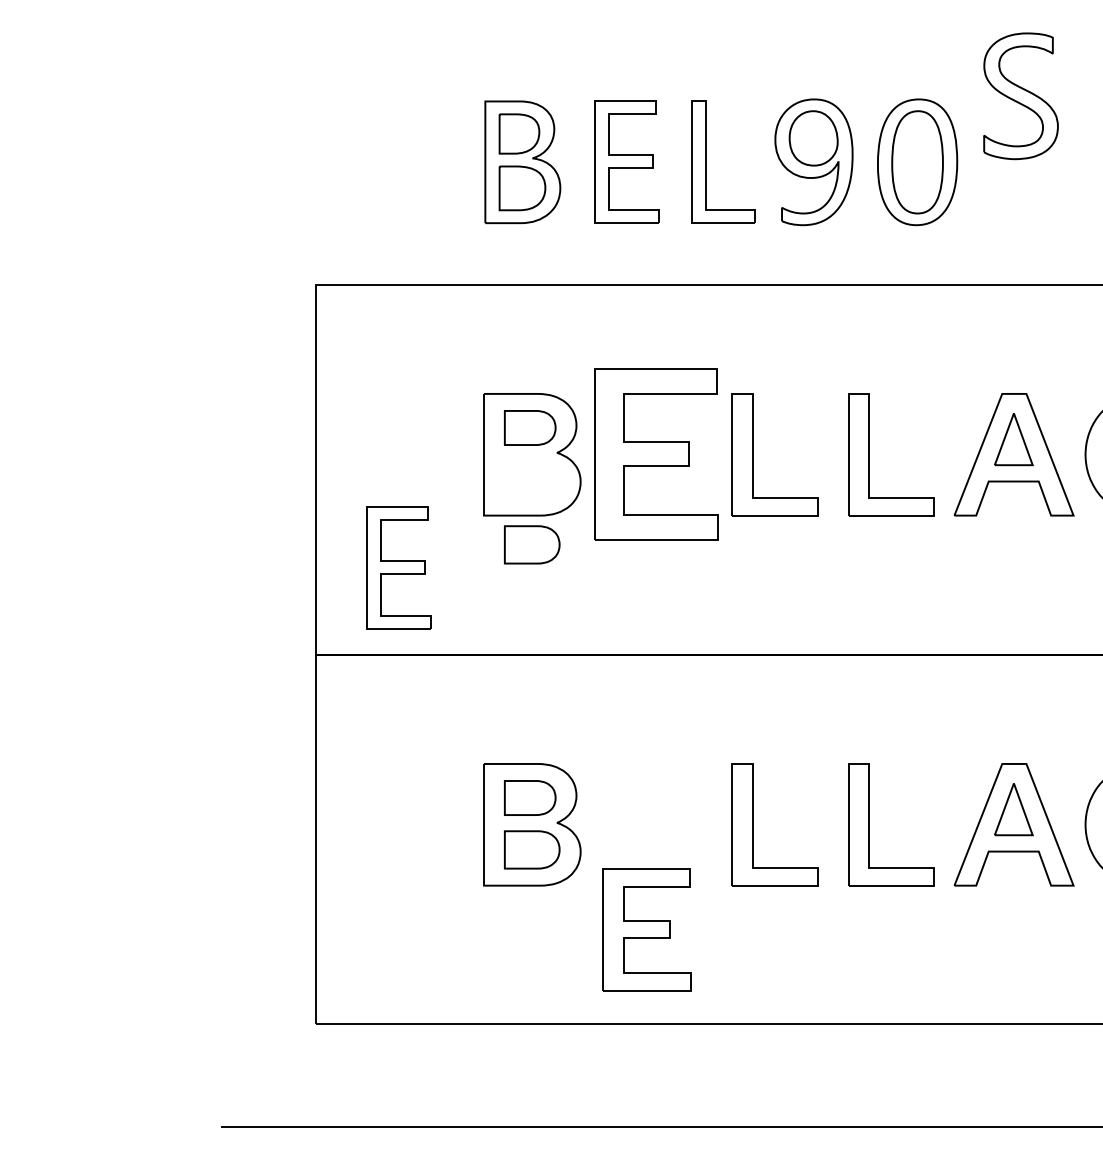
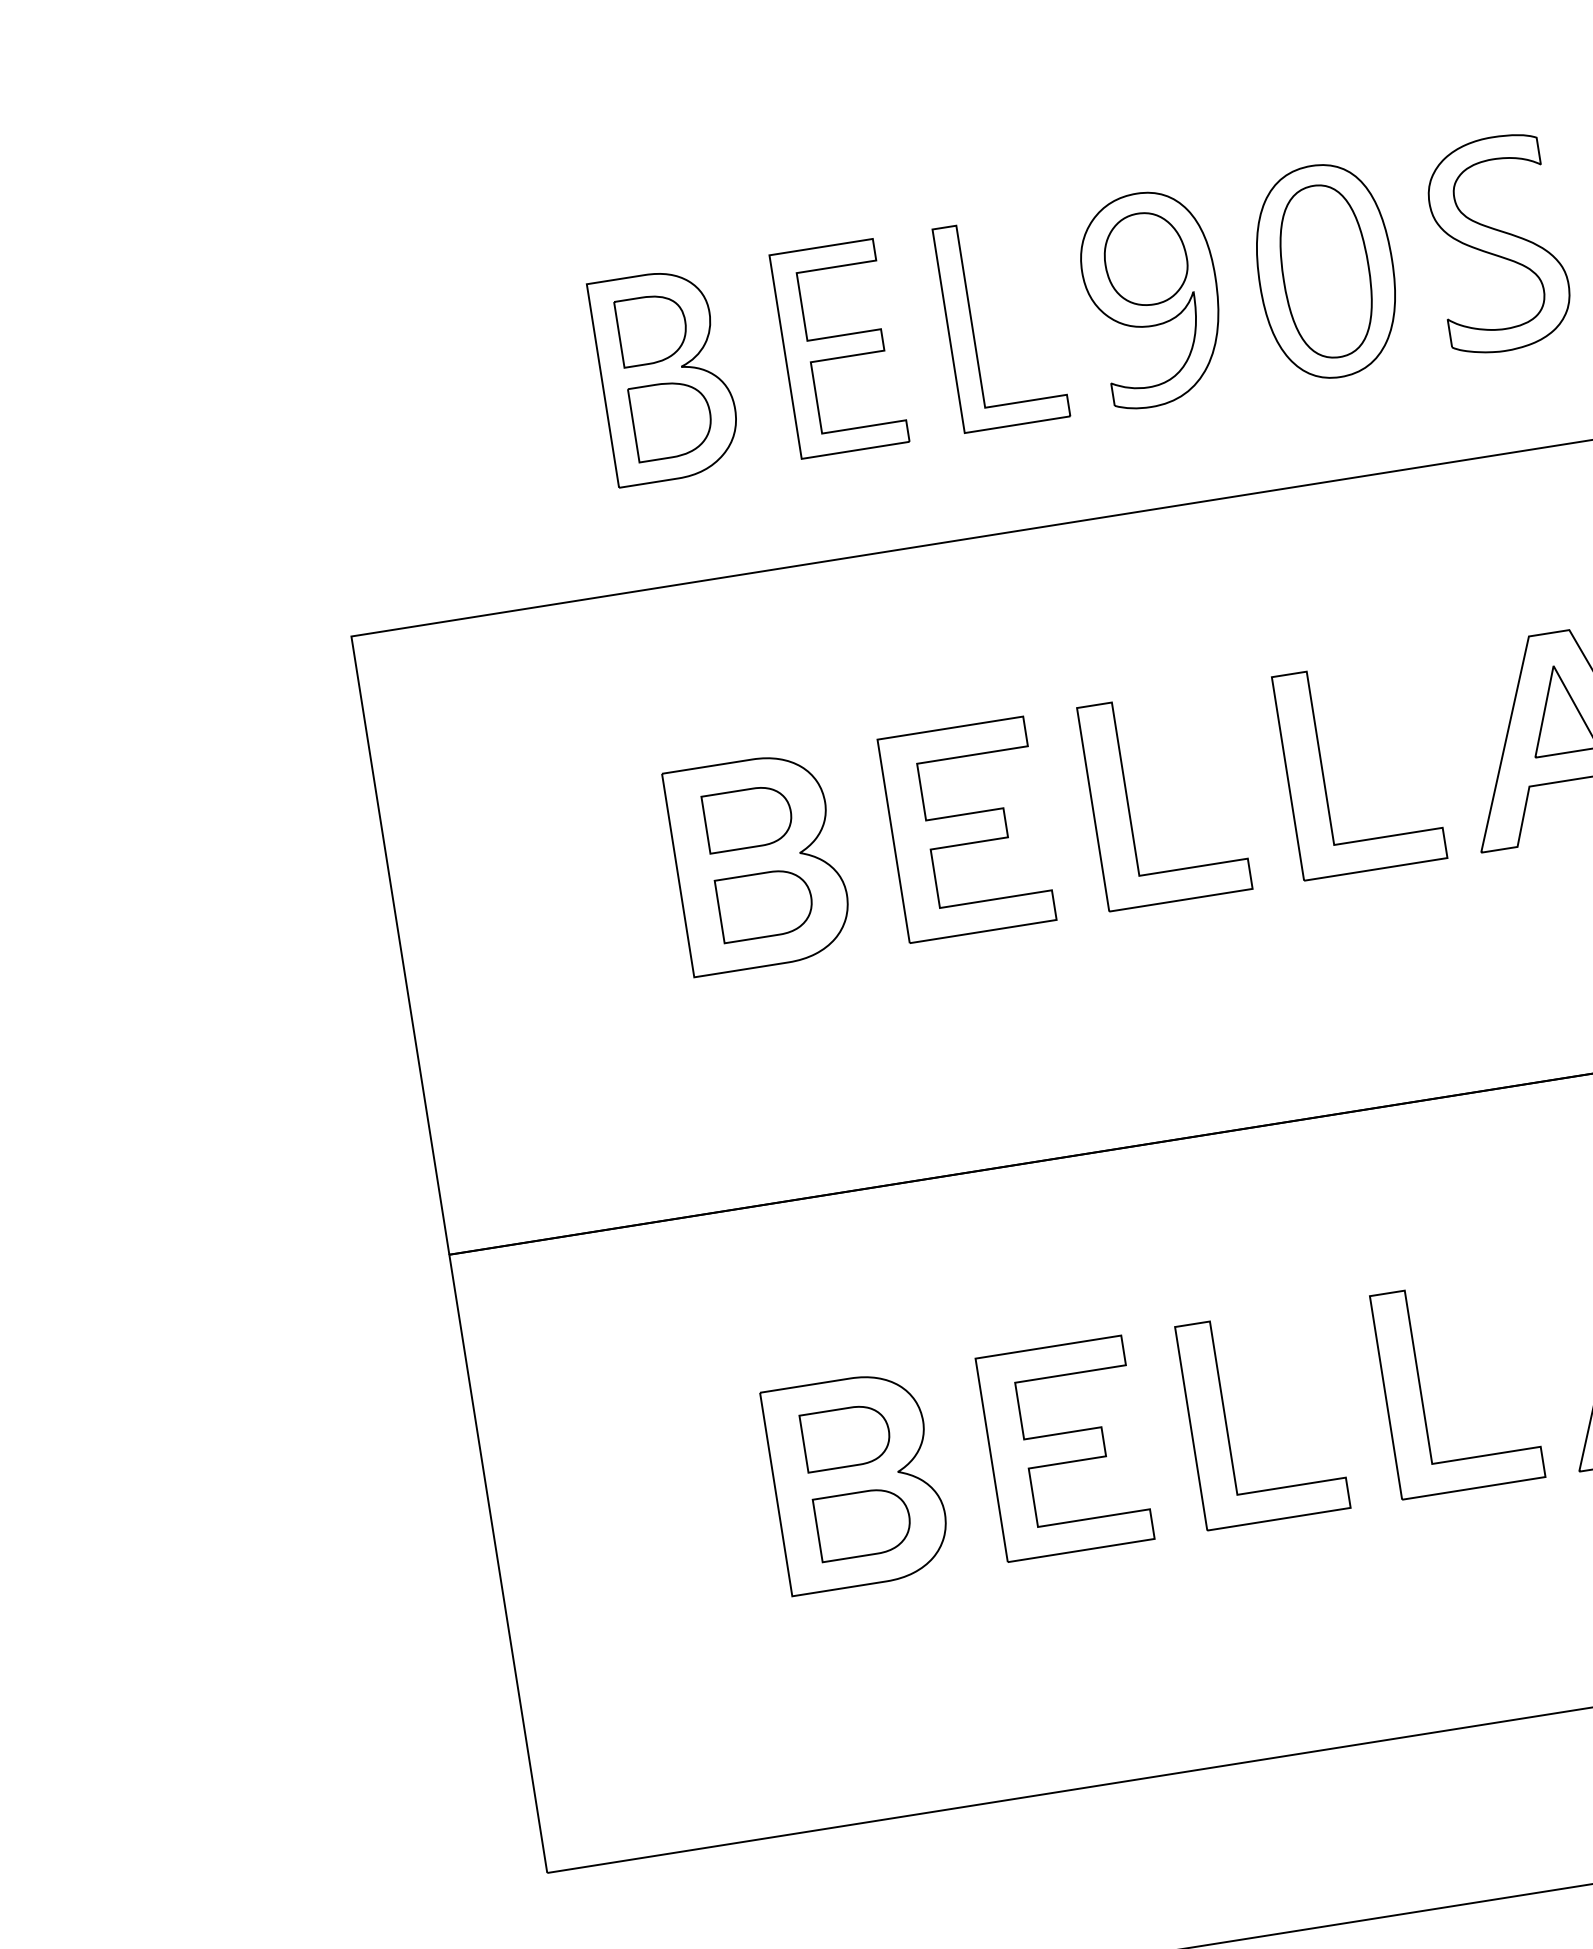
part: (1020, 96) -> (1498, 244), moved
part: (656, 454) -> (966, 829), size x0.71
part: (532, 544) -> (765, 904), moved
part: (398, 567) -> (565, 1086), removed
part: (646, 929) -> (1064, 1448), moved

